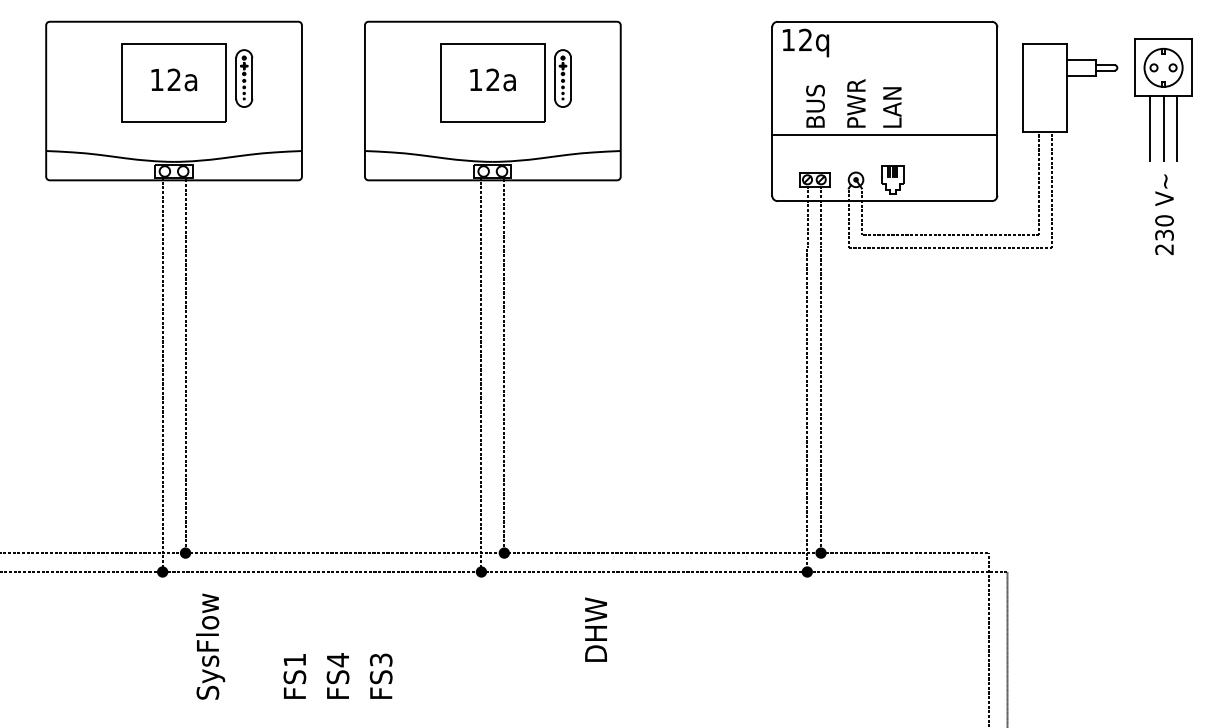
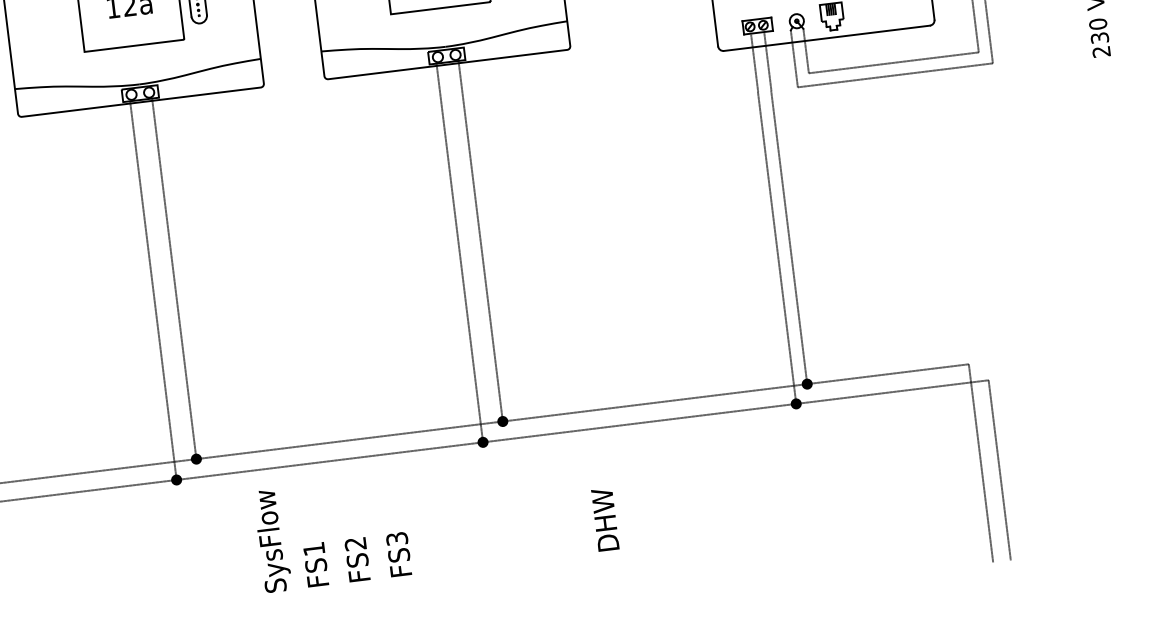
text: (595, 629) -> (604, 519), moved
text: (210, 646) -> (272, 540), moved
text: (337, 660) -> (355, 544), FS4 -> FS2

